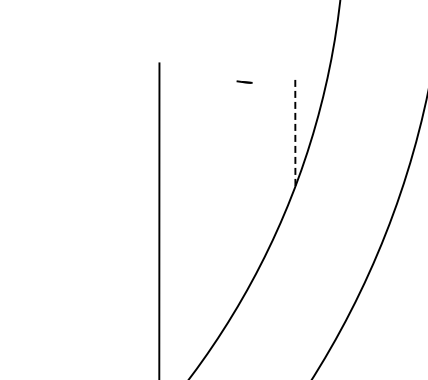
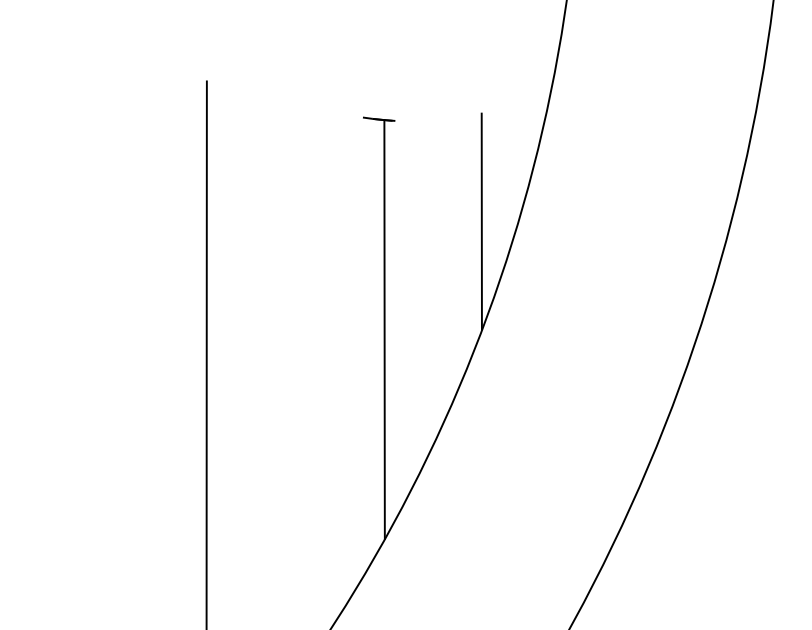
line: (295, 132) -> (482, 221), dashed -> solid
line: (247, 185) -> (385, 328), added

